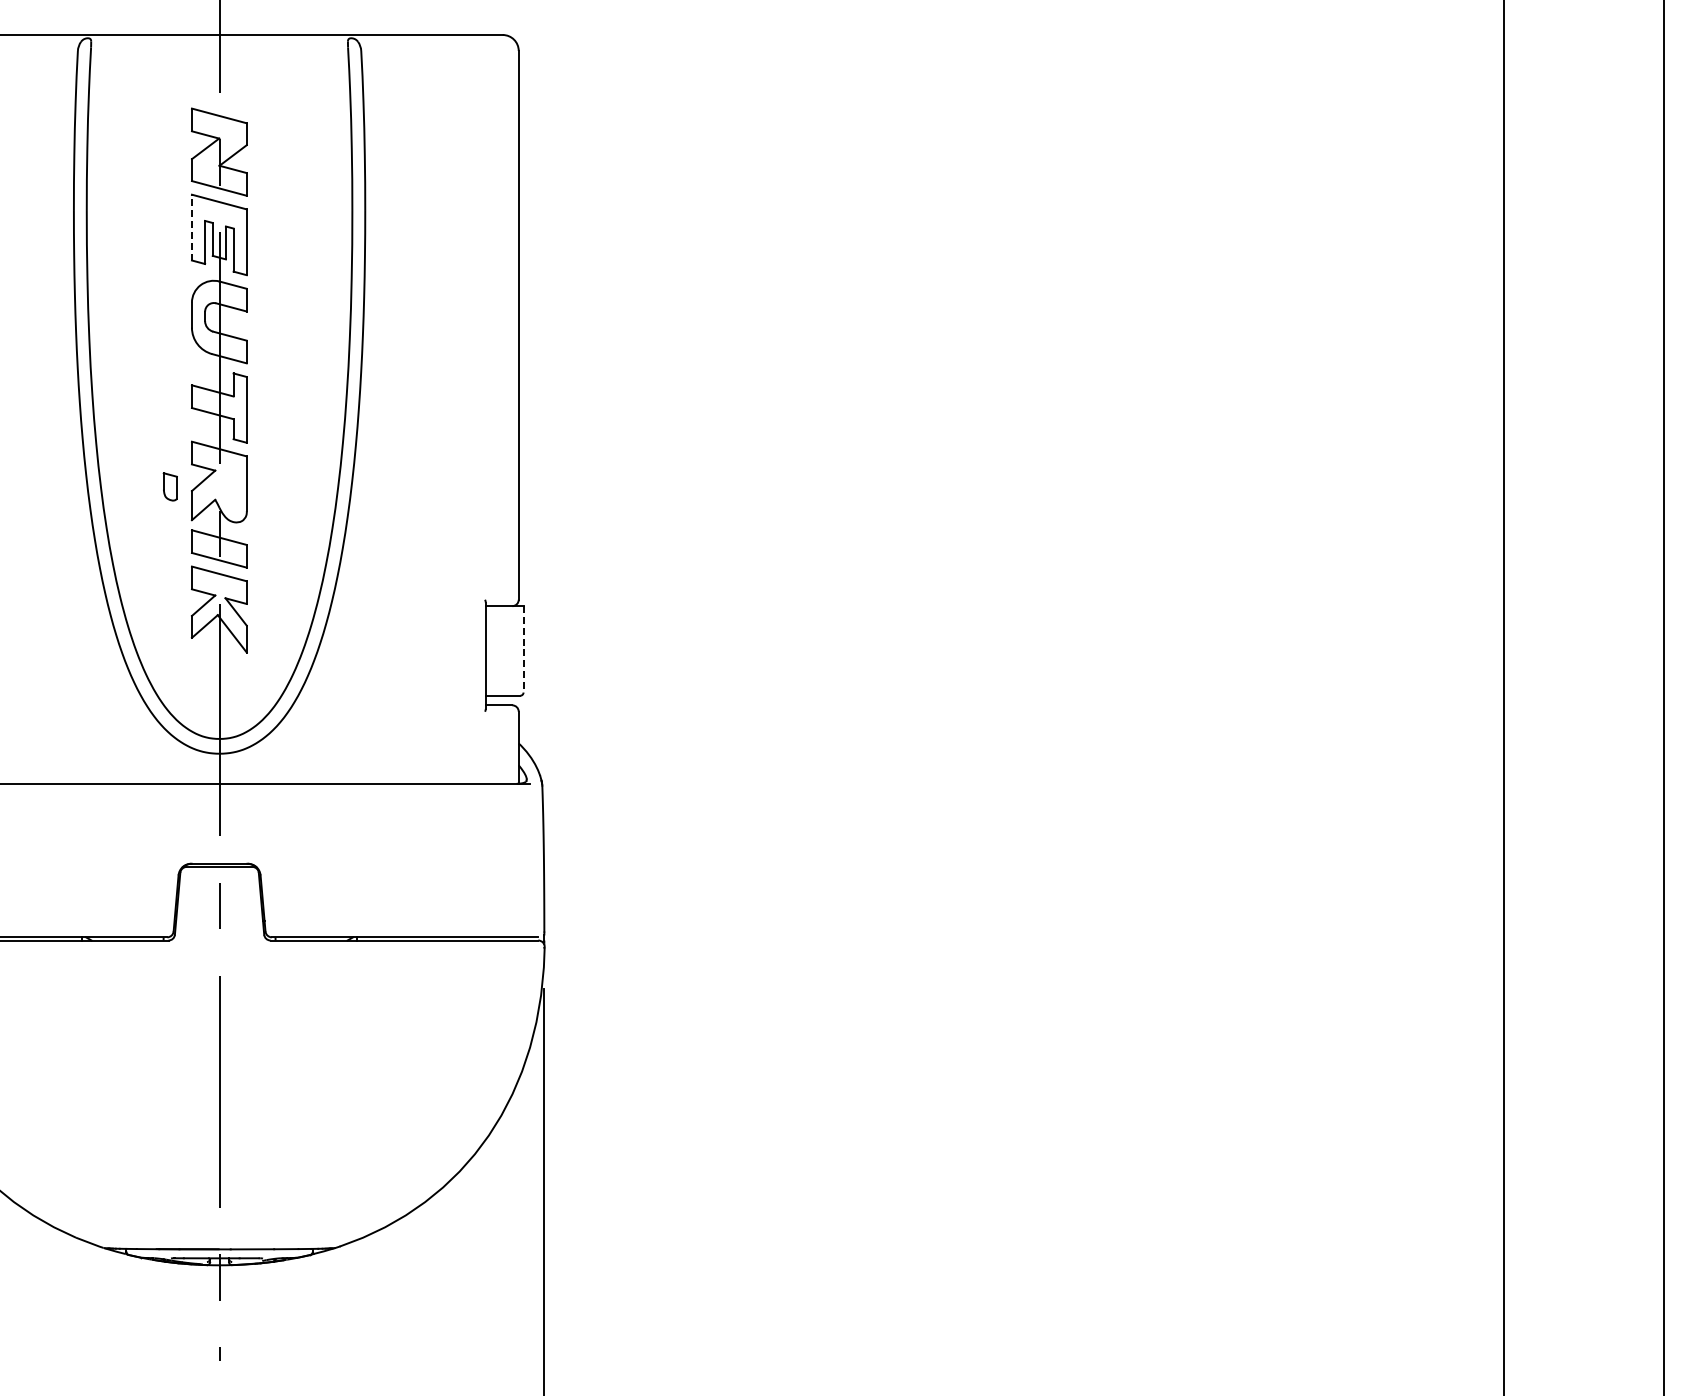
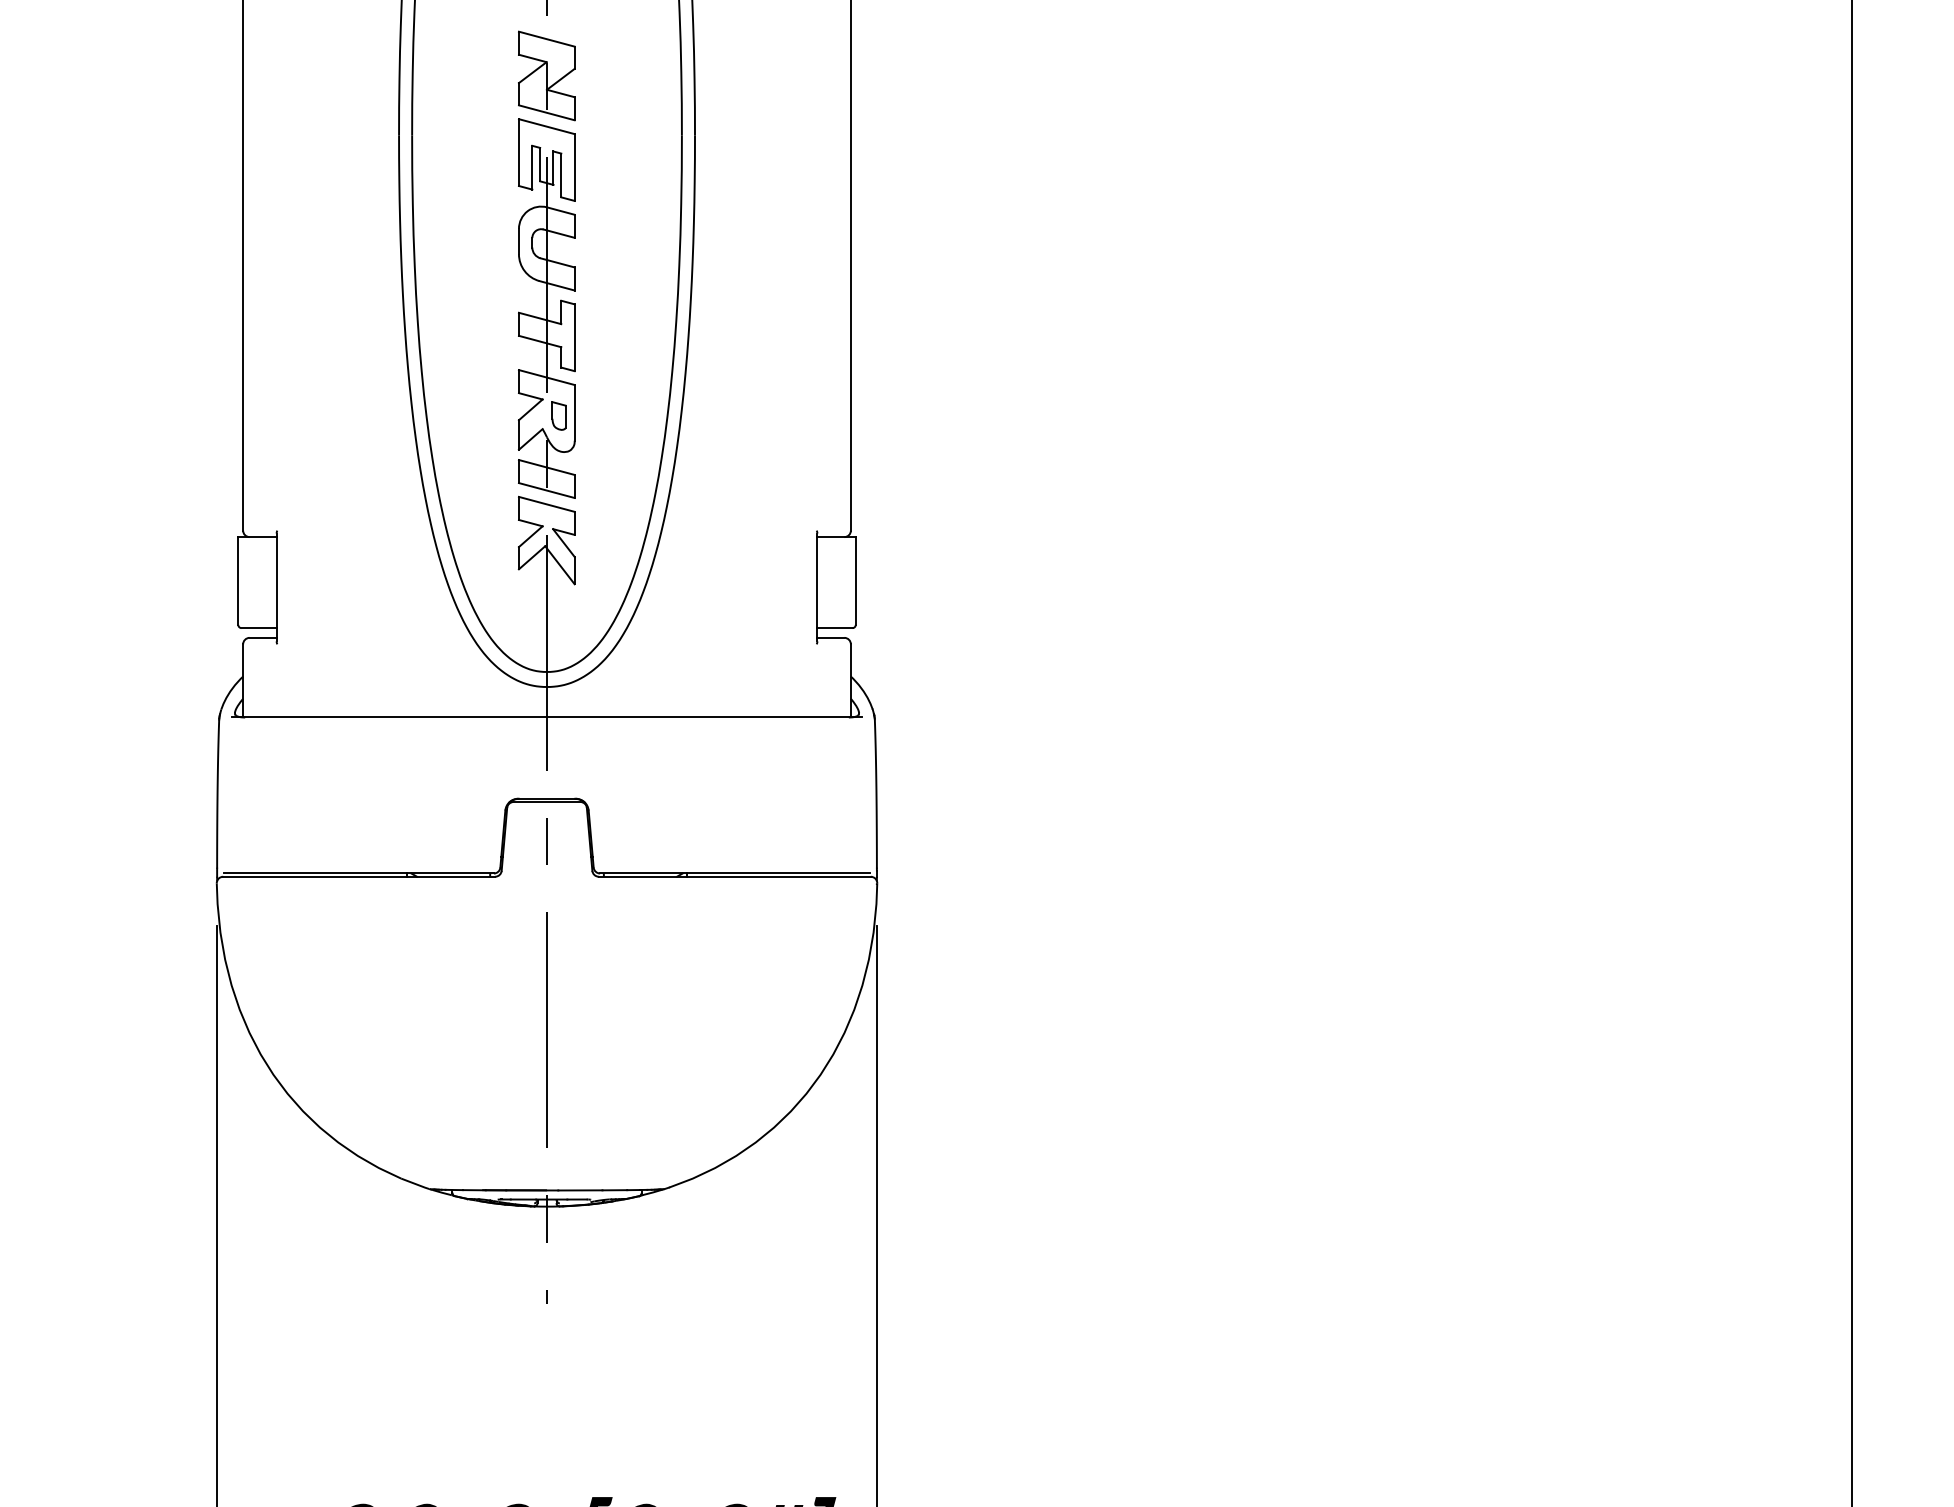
line: (191, 227) -> (518, 152), dashed -> solid
part: (169, 486) -> (558, 415), moved
line: (523, 648) -> (855, 580), dashed -> solid

